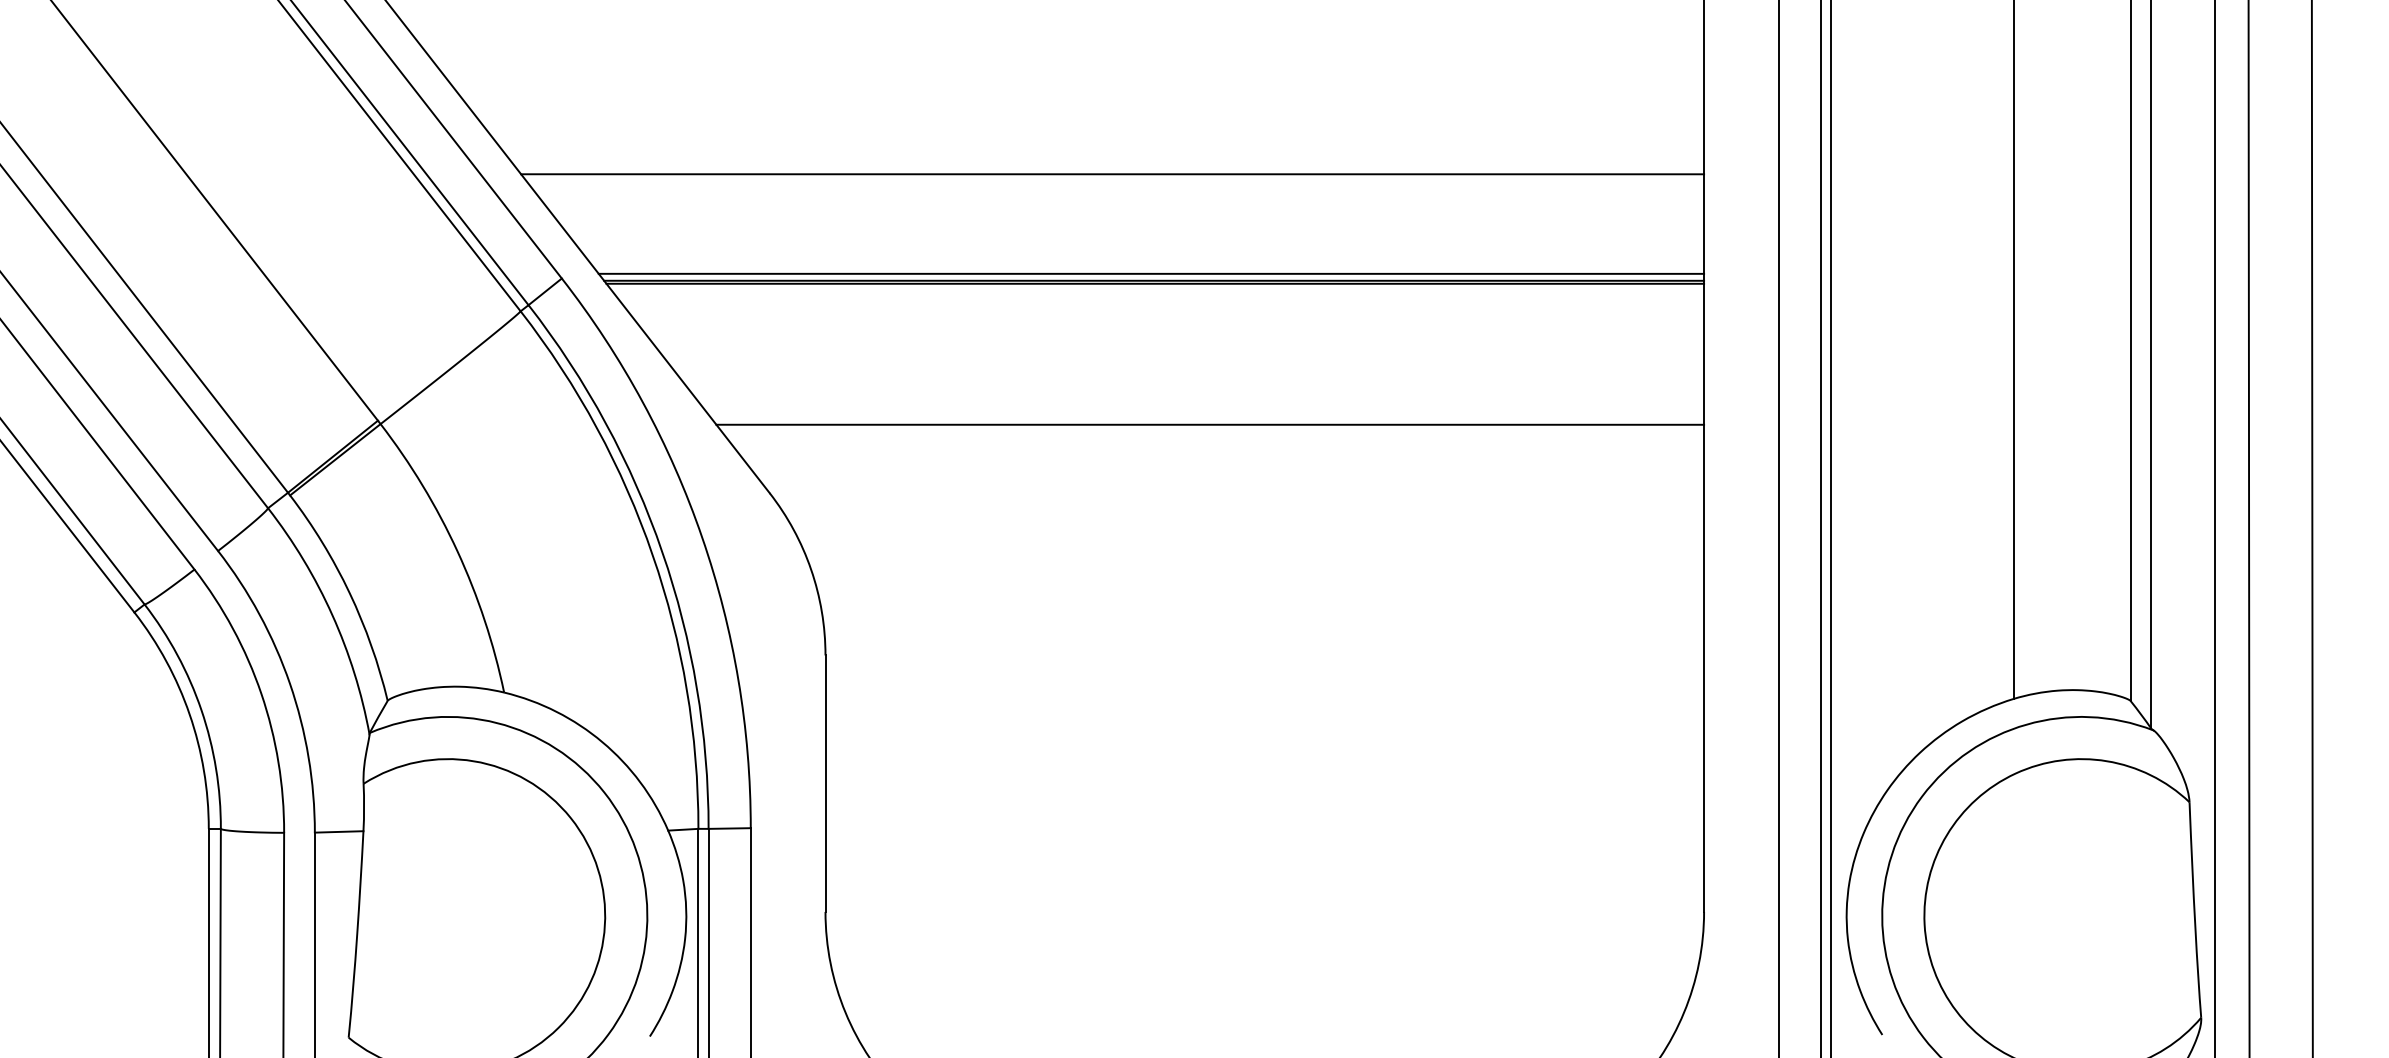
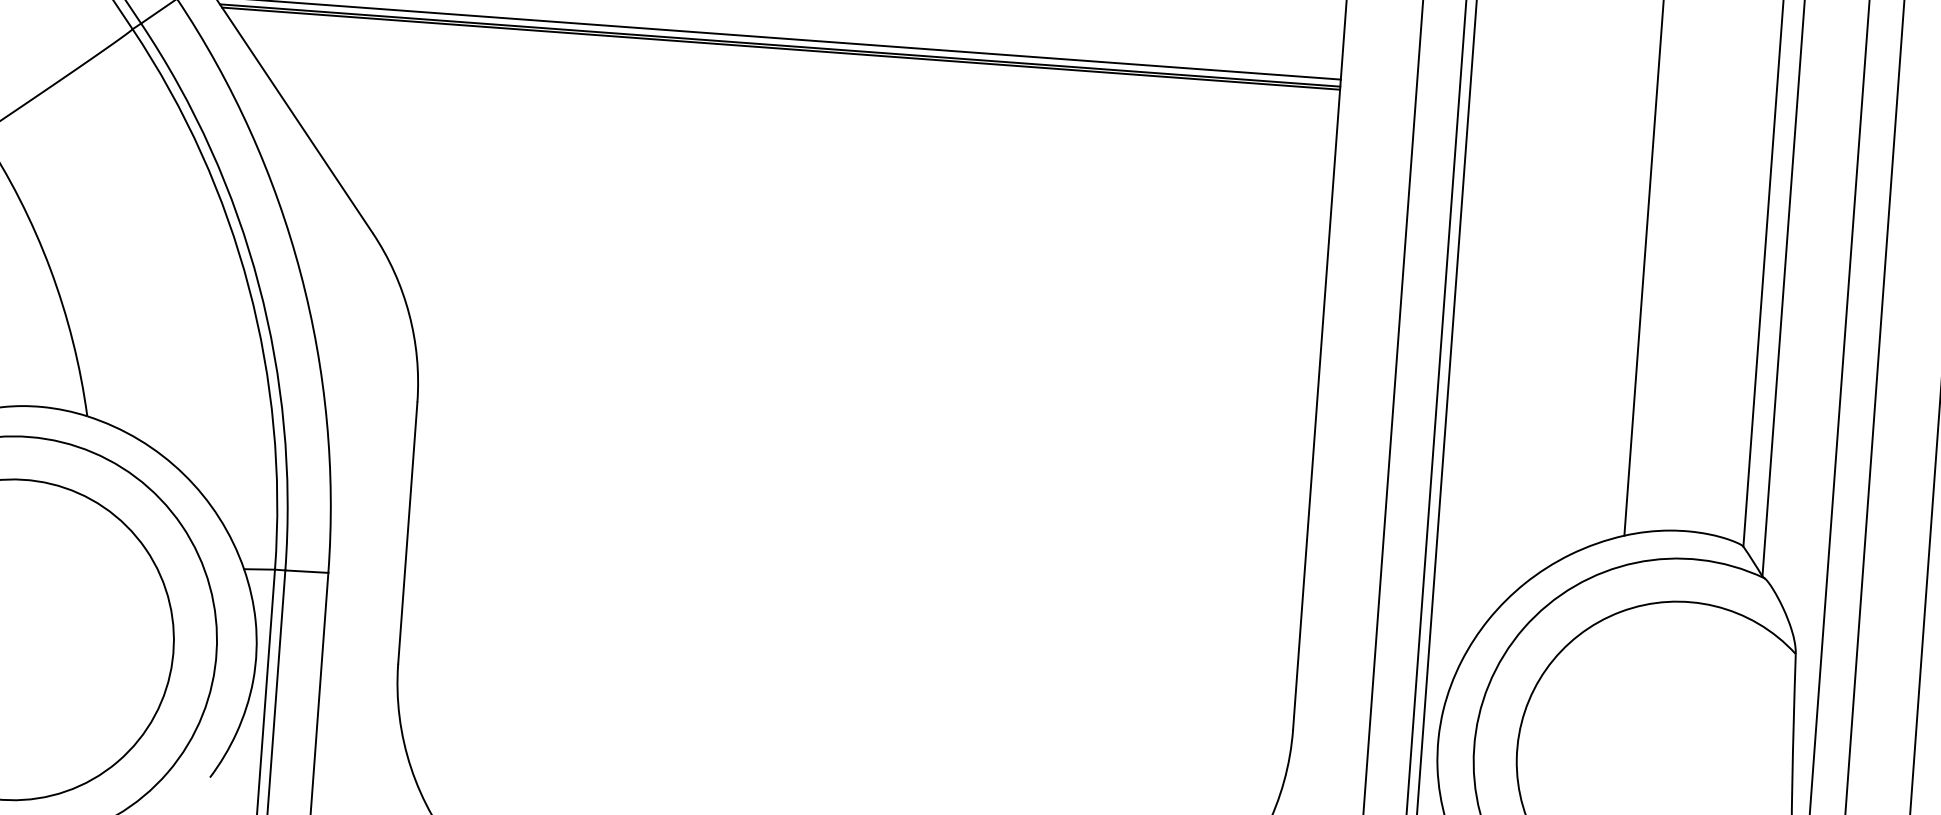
line: (1210, 424) -> (826, 196), removed

